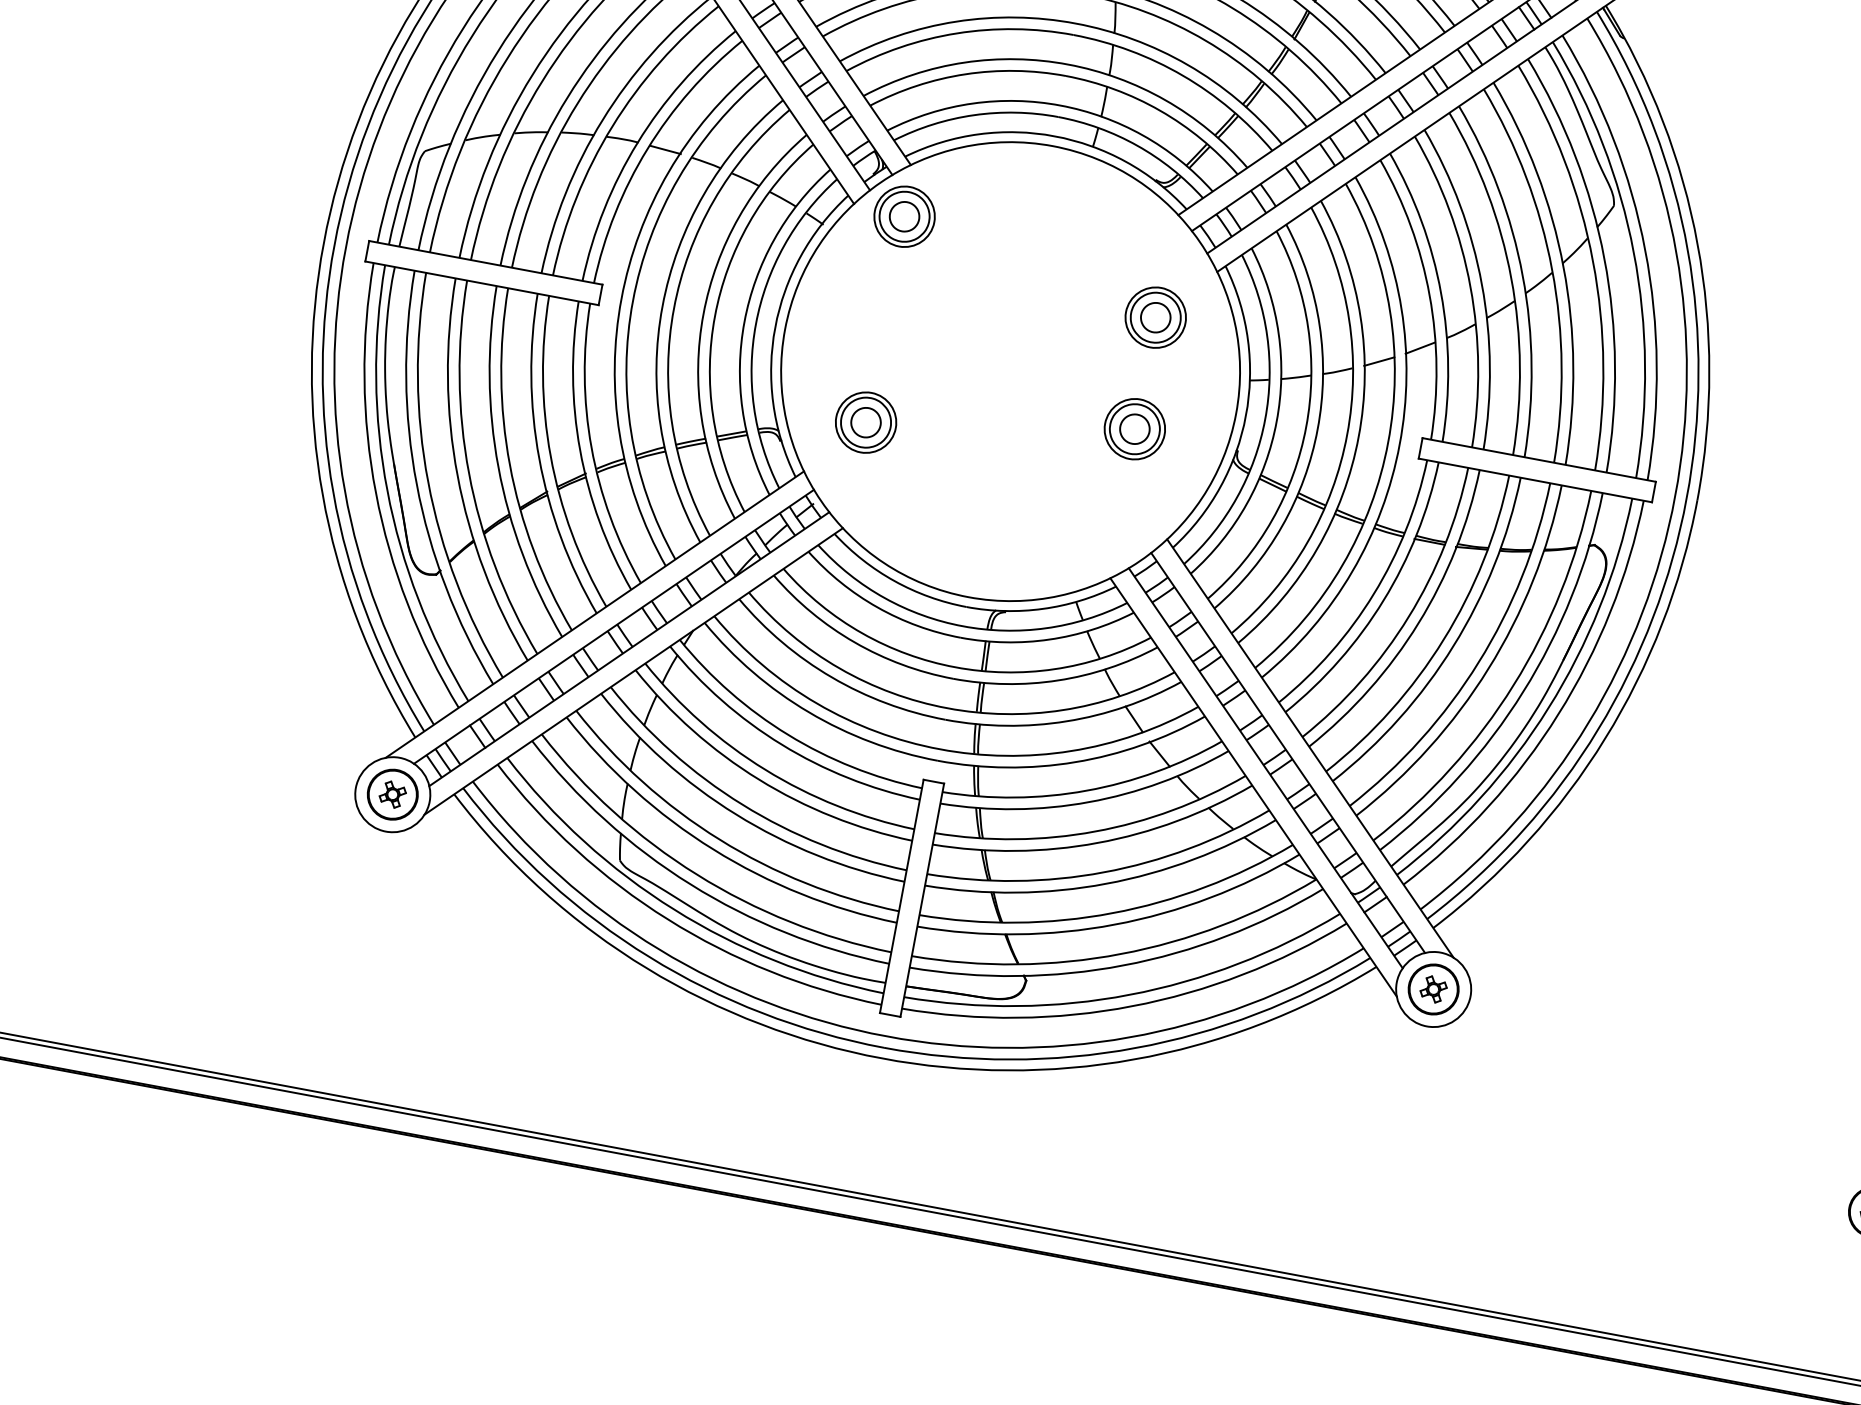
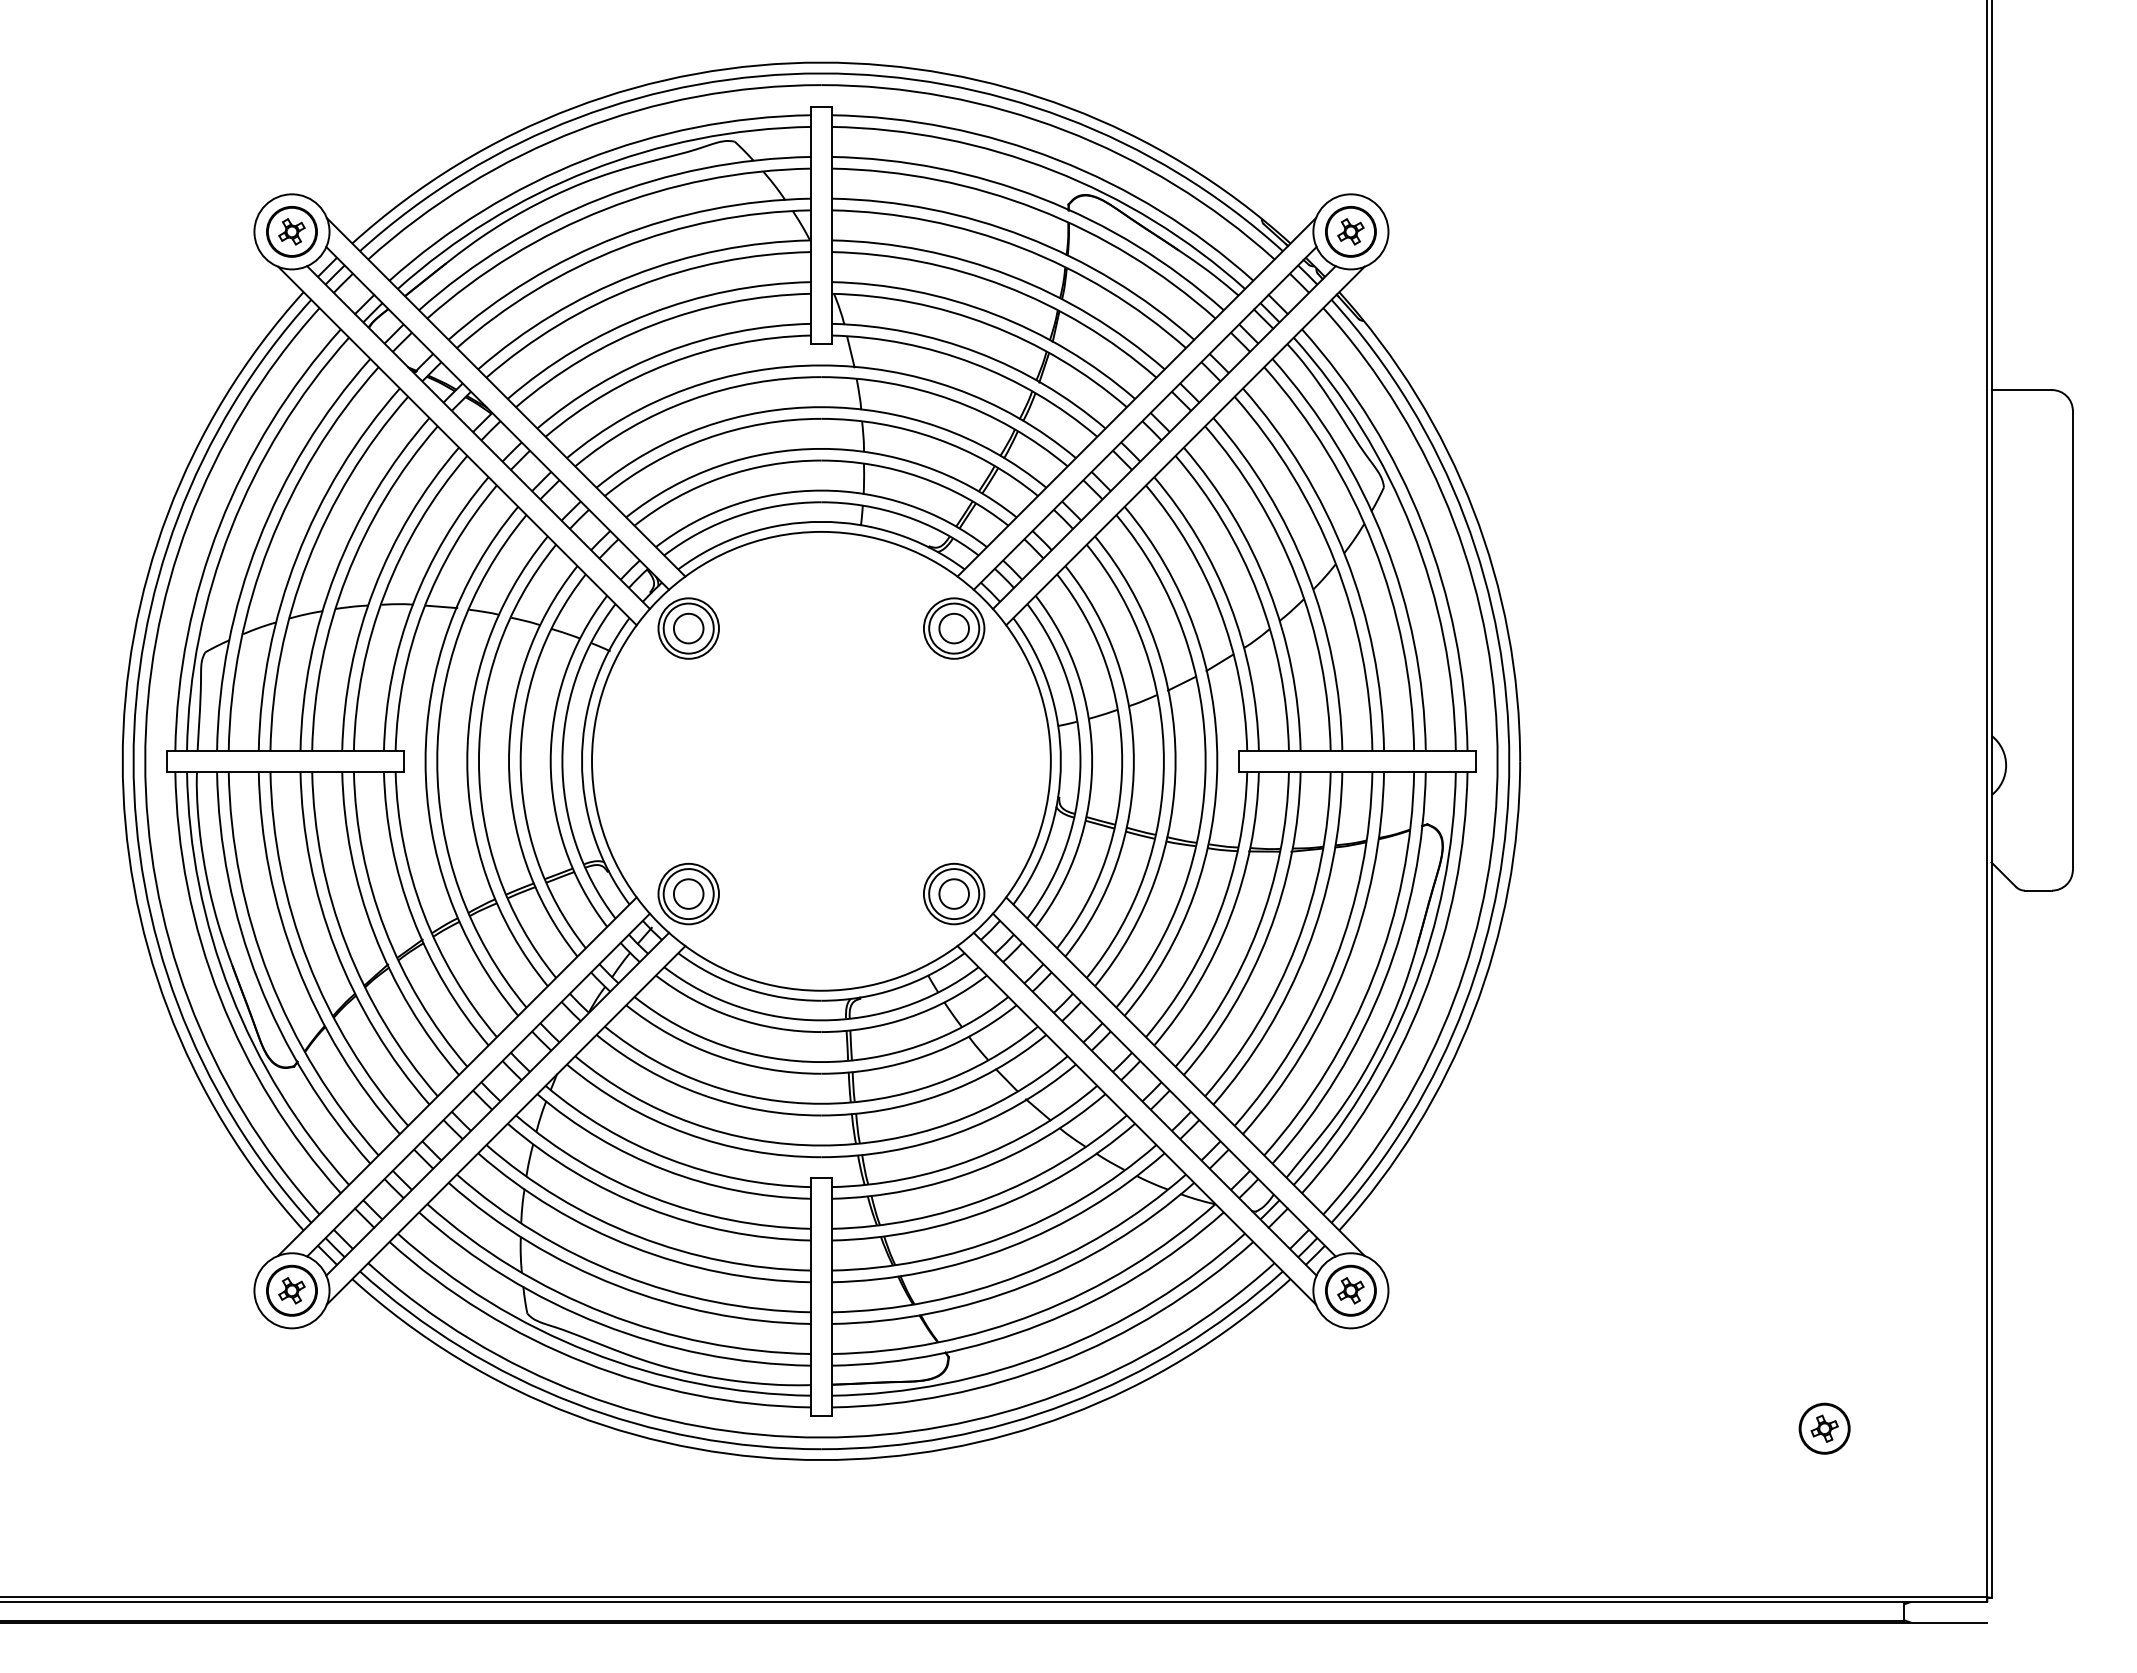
part: (1156, 317) -> (954, 628), moved
part: (865, 422) -> (688, 893), moved
part: (1135, 428) -> (954, 893), moved

